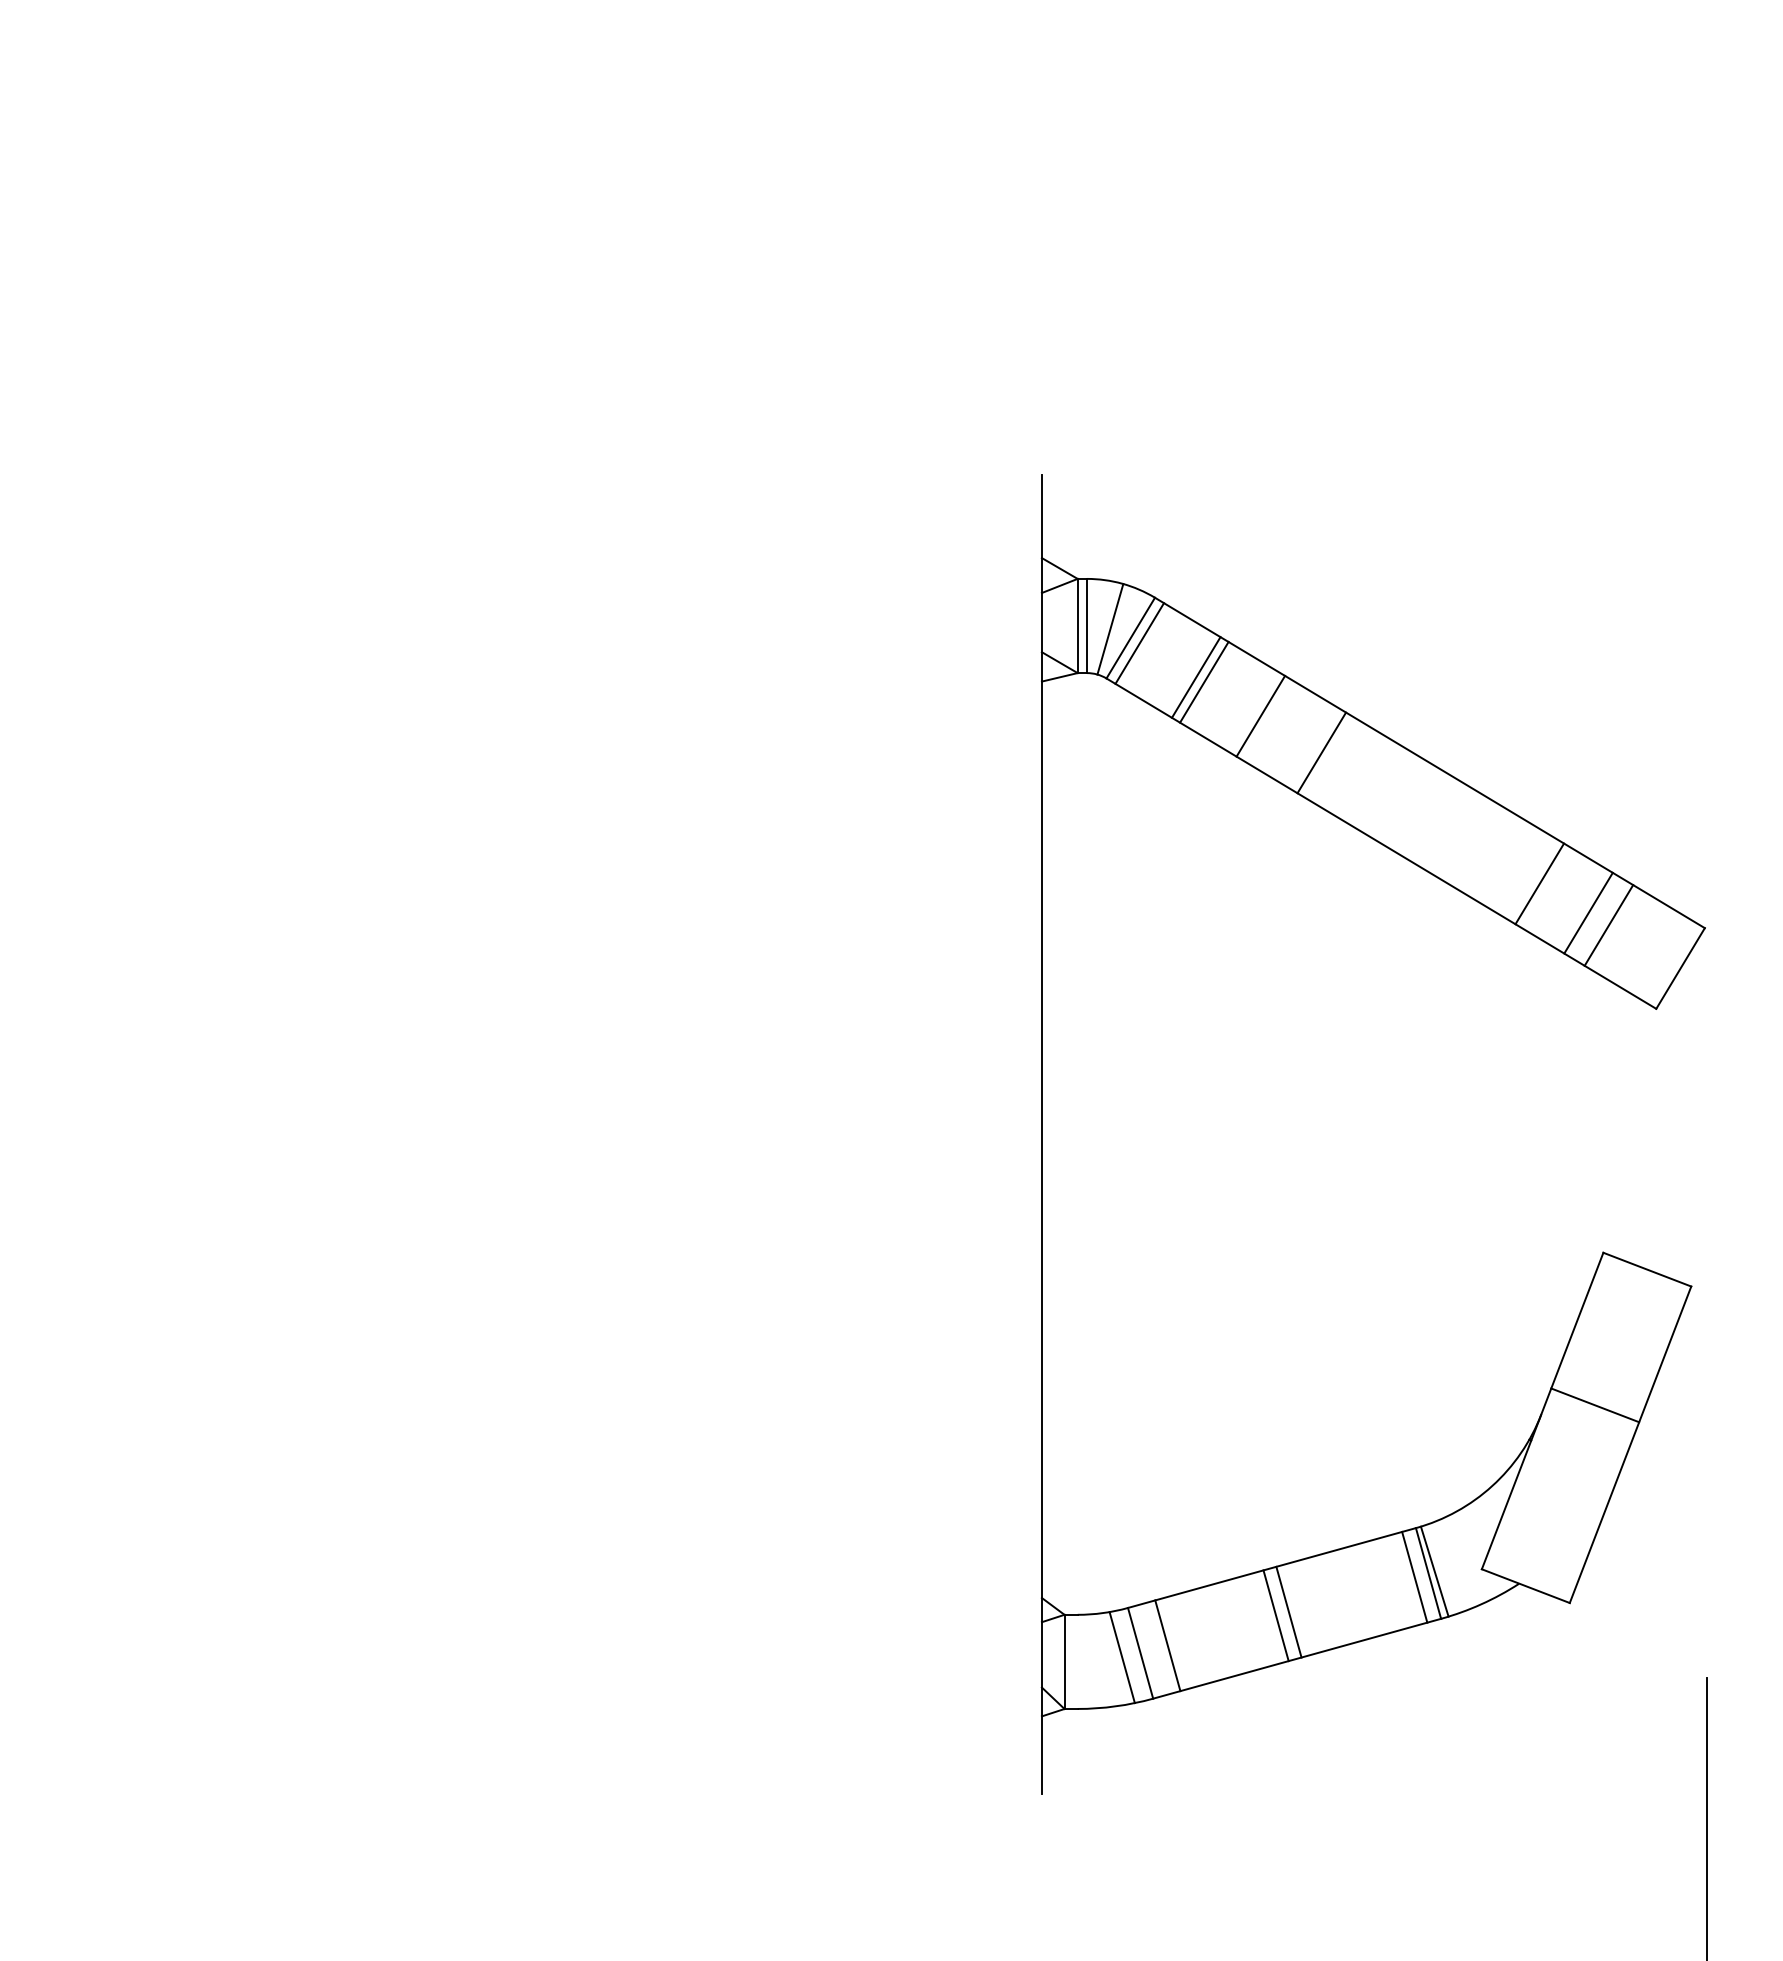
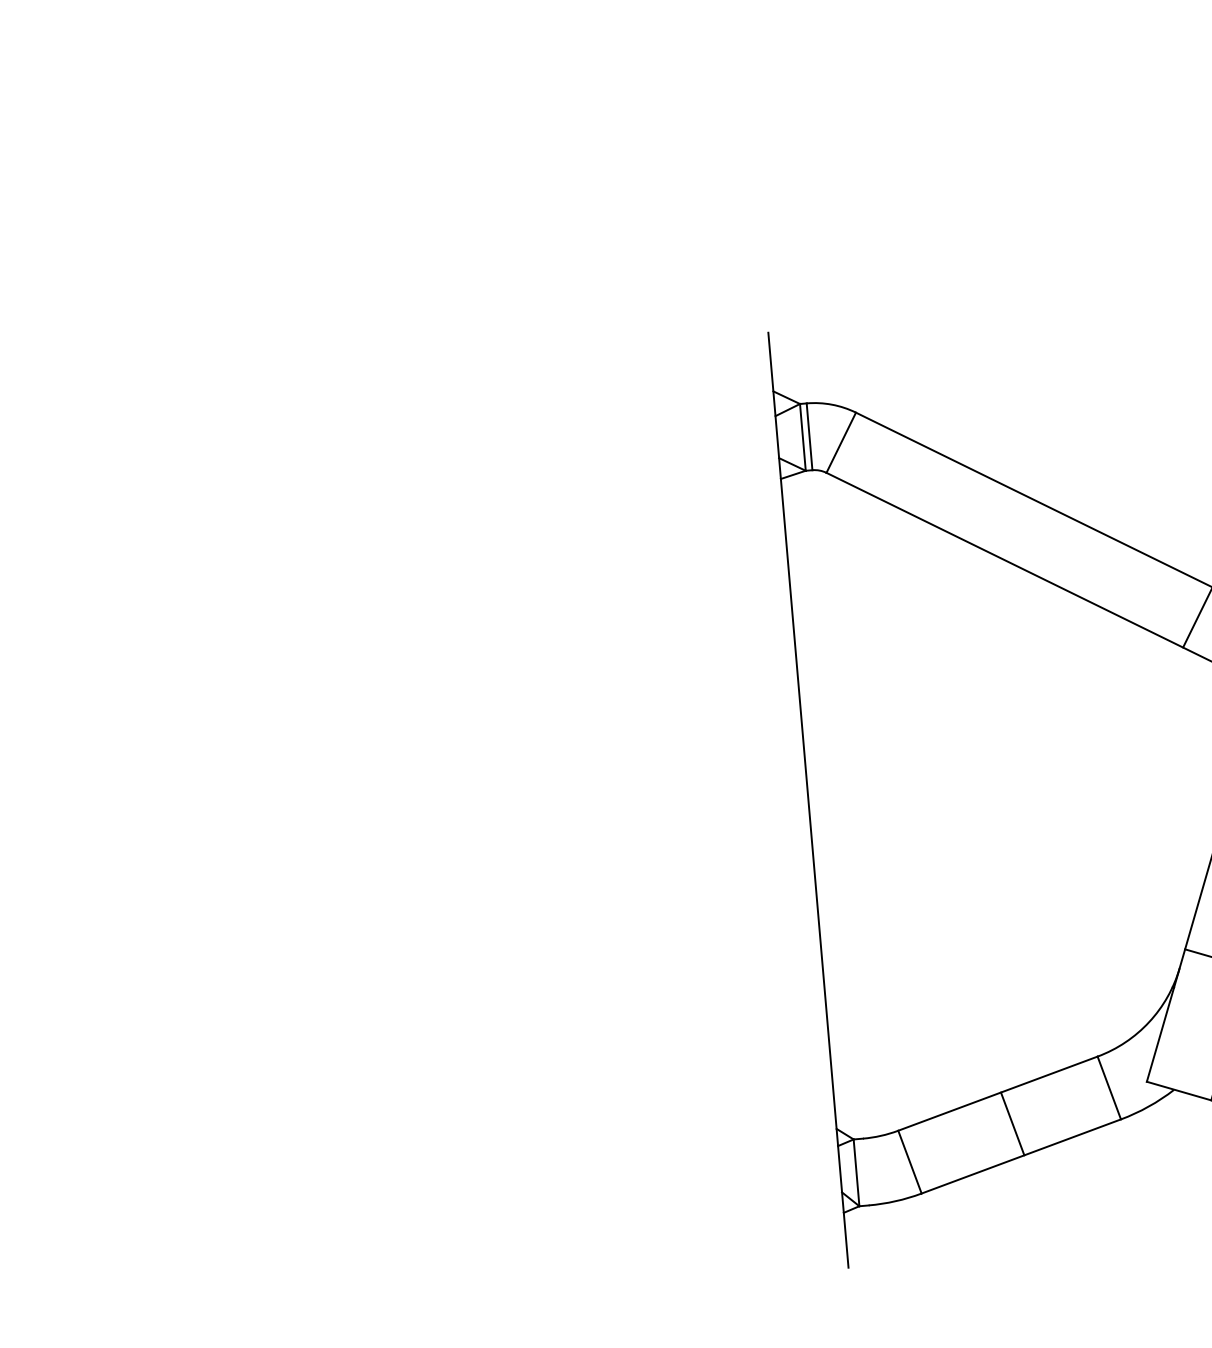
line: (1110, 629) -> (826, 437), removed
line: (1139, 643) -> (847, 446), removed
line: (1195, 677) -> (889, 466), removed
line: (1204, 681) -> (896, 469), removed
line: (1260, 715) -> (937, 489), removed
line: (1321, 752) -> (983, 512), removed
line: (1539, 883) -> (1146, 591), removed
line: (1588, 912) -> (1182, 609), removed
line: (1434, 1571) -> (1113, 1086), removed
line: (1414, 1576) -> (1099, 1091), removed
line: (1275, 1615) -> (1003, 1127), removed
line: (1167, 1645) -> (928, 1154), removed
line: (1121, 1657) -> (896, 1166), removed

